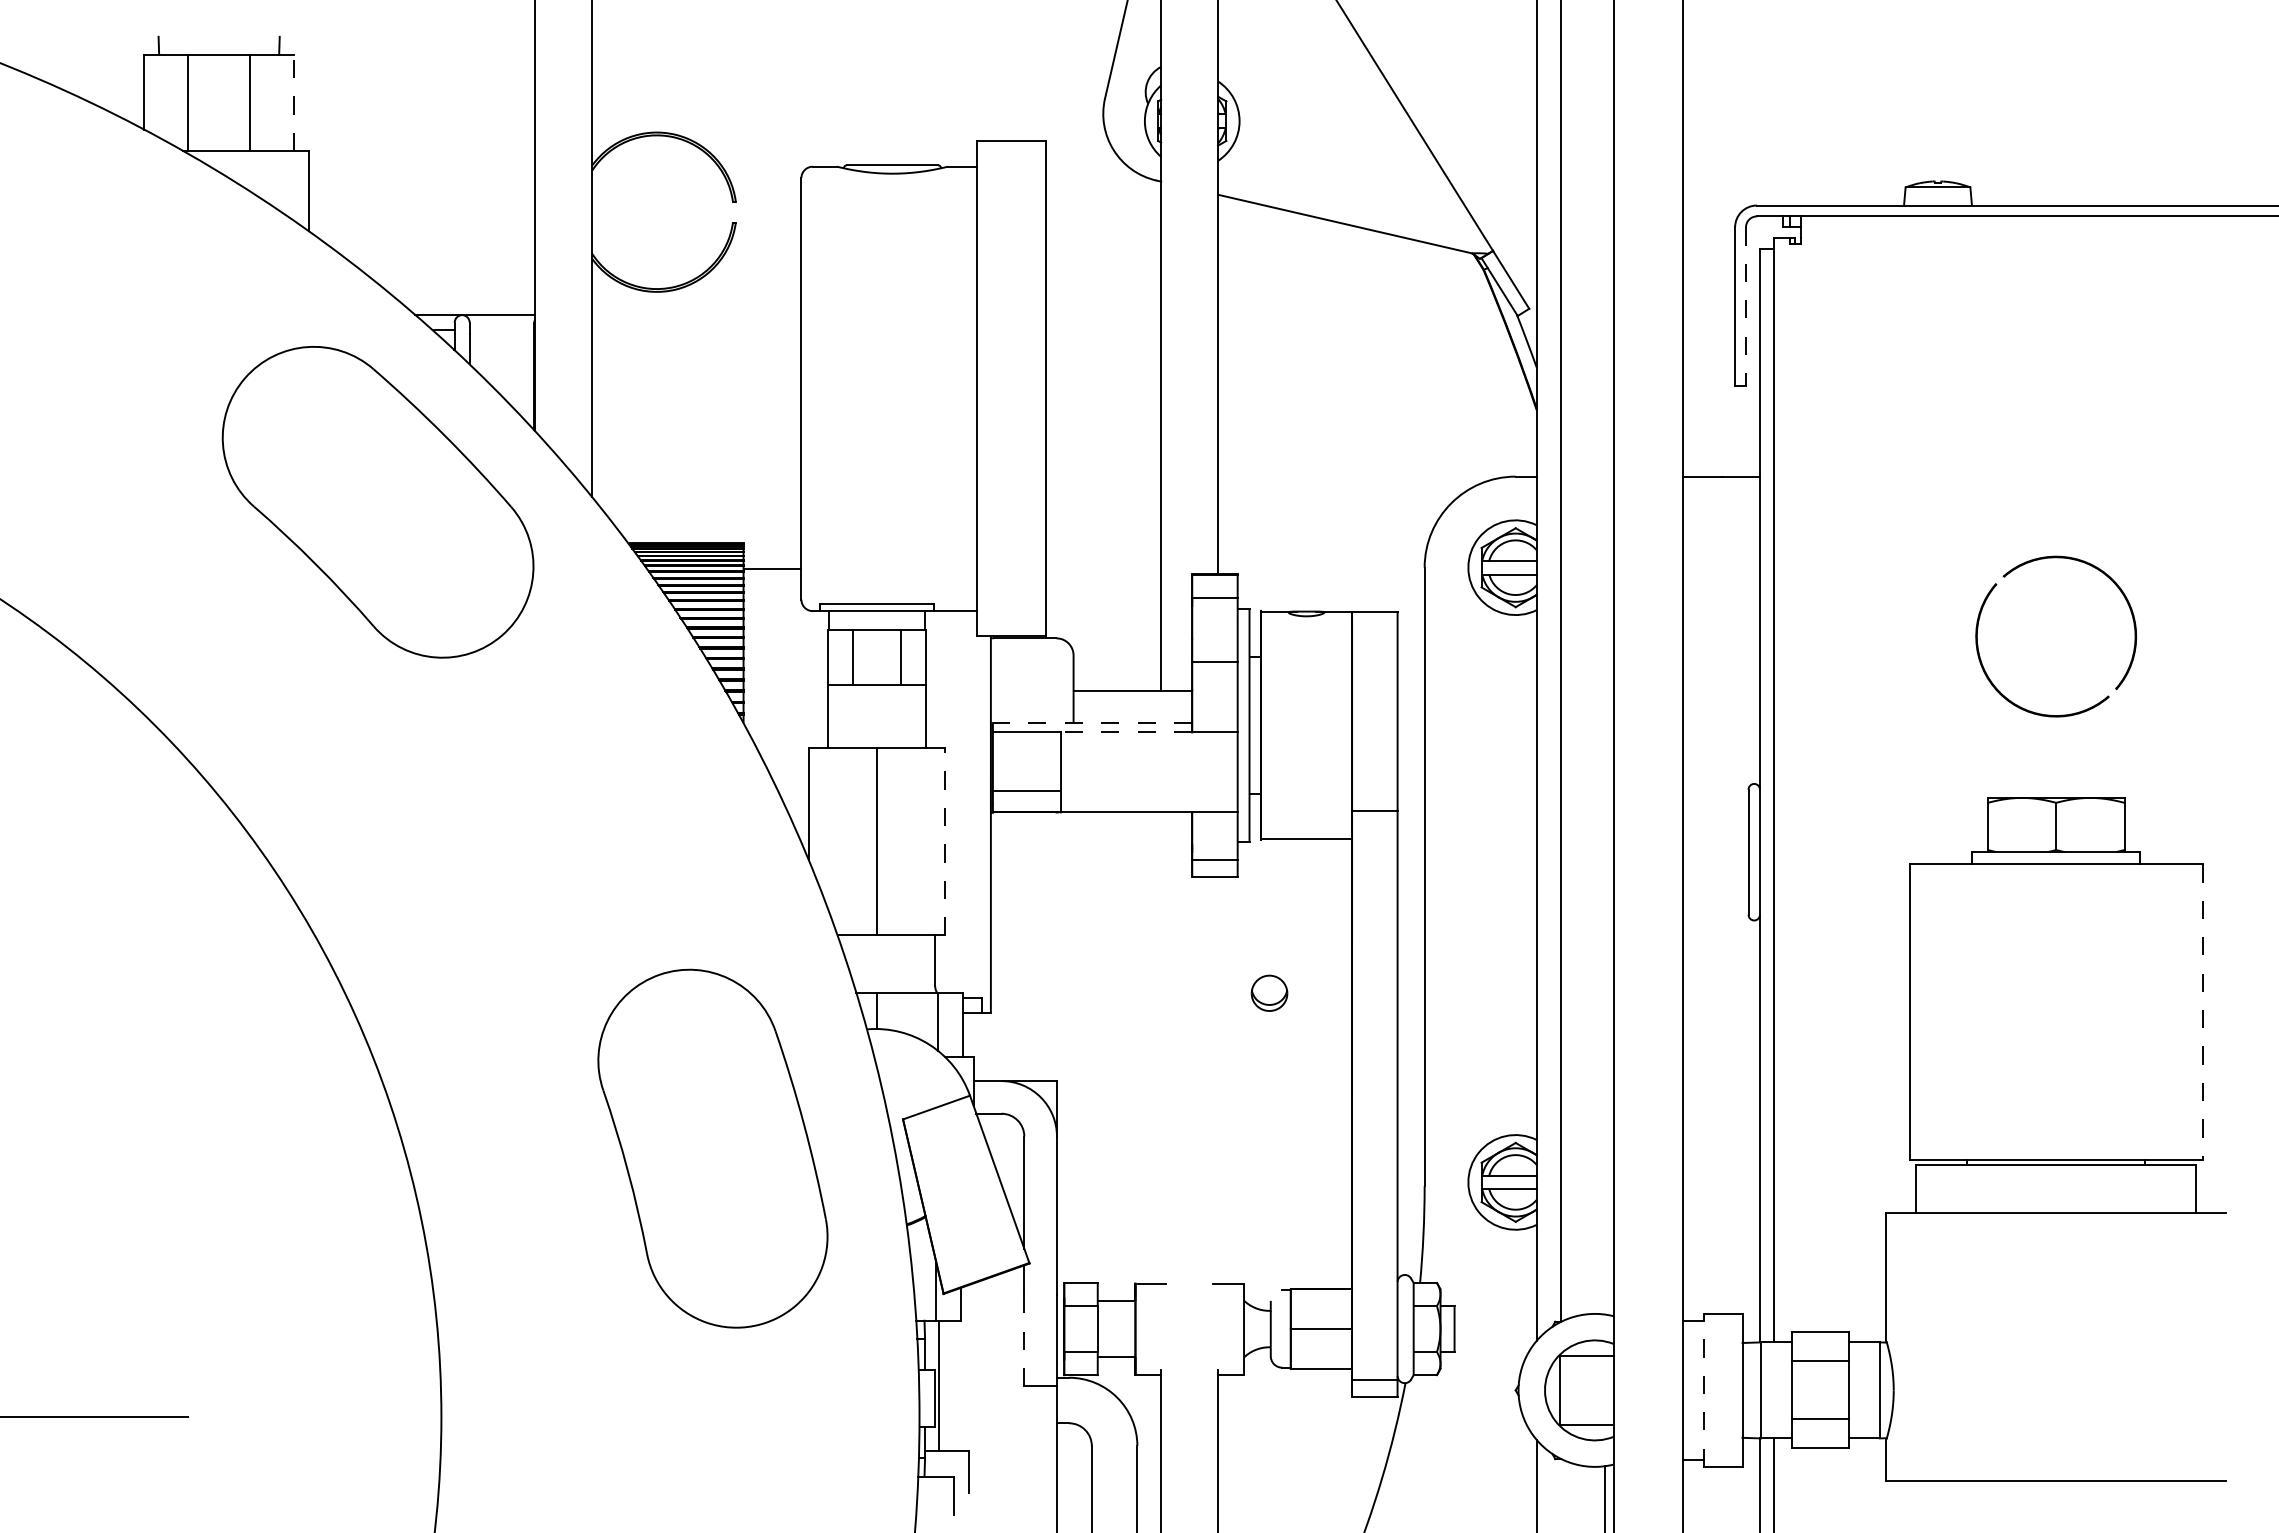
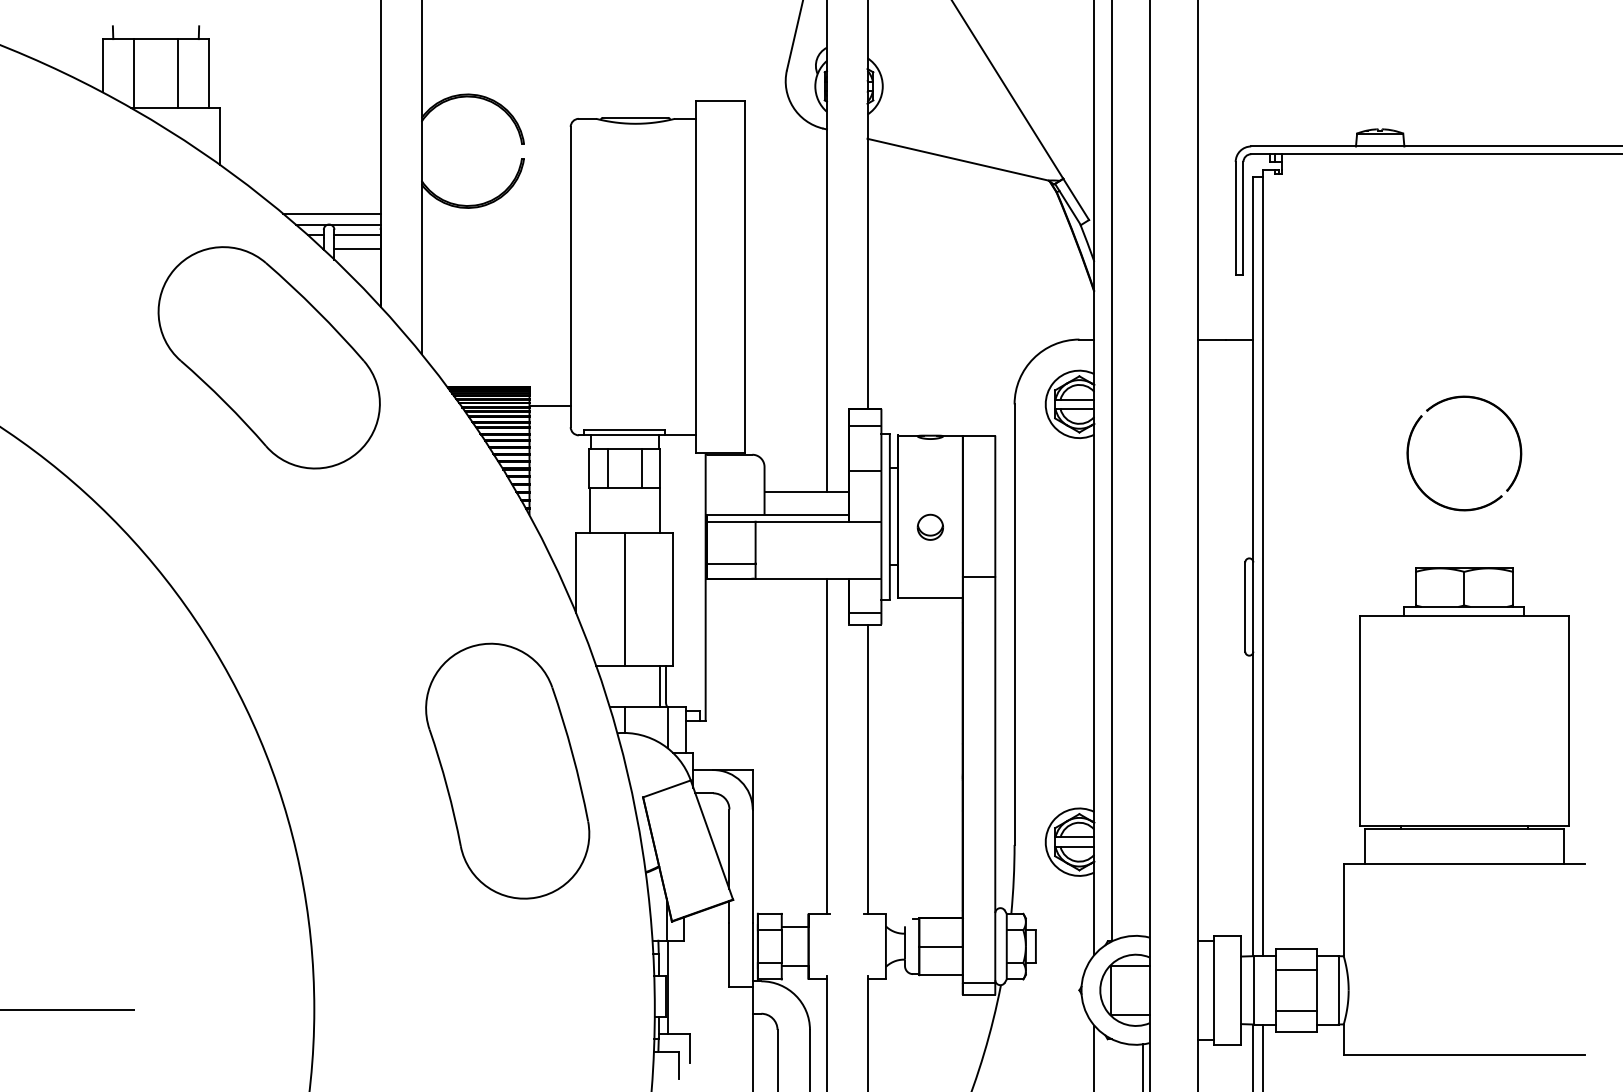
line: (294, 102) -> (209, 73), dashed -> solid
line: (466, 300) -> (332, 214), added
line: (1746, 307) -> (1243, 219), dashed -> solid
line: (501, 330) -> (357, 235), added
line: (501, 349) -> (357, 249), added
line: (1092, 723) -> (778, 515), dashed -> solid
line: (1126, 732) -> (802, 521), dashed -> solid
line: (945, 841) -> (673, 599), dashed -> solid
line: (926, 963) -> (659, 686), added
part: (1269, 992) -> (930, 526), moved
line: (2202, 1012) -> (1568, 721), dashed -> solid
line: (1161, 1047) -> (827, 746), added
line: (1218, 1079) -> (867, 768), added
part: (712, 1148) -> (507, 771), moved
line: (1024, 1340) -> (729, 954), dashed -> solid
line: (1704, 1389) -> (1213, 989), dashed -> solid

